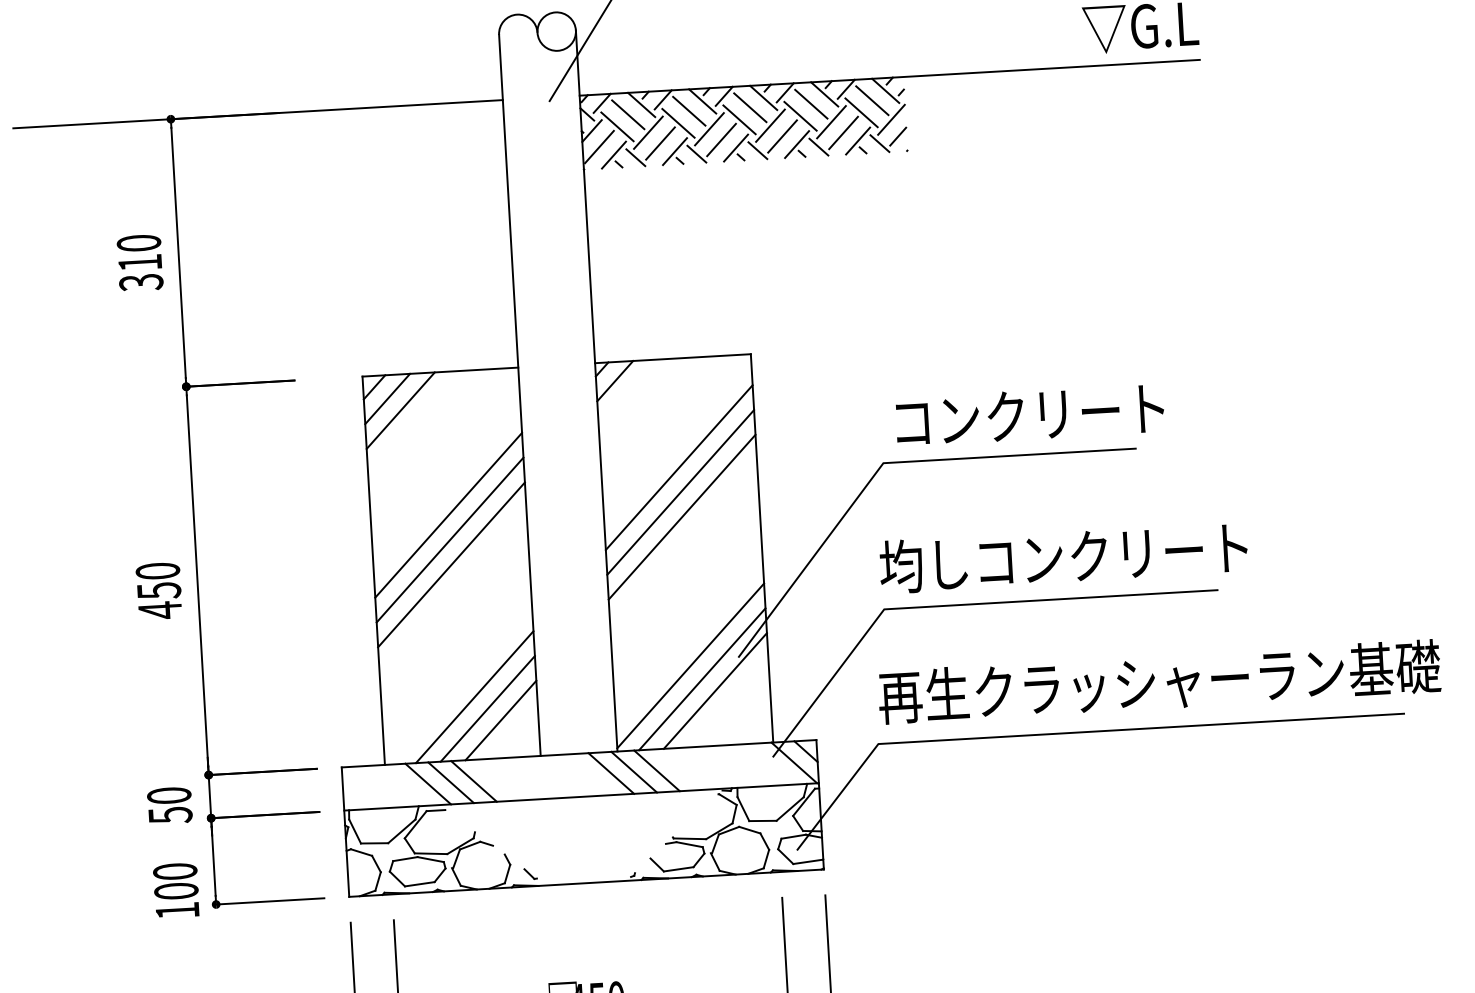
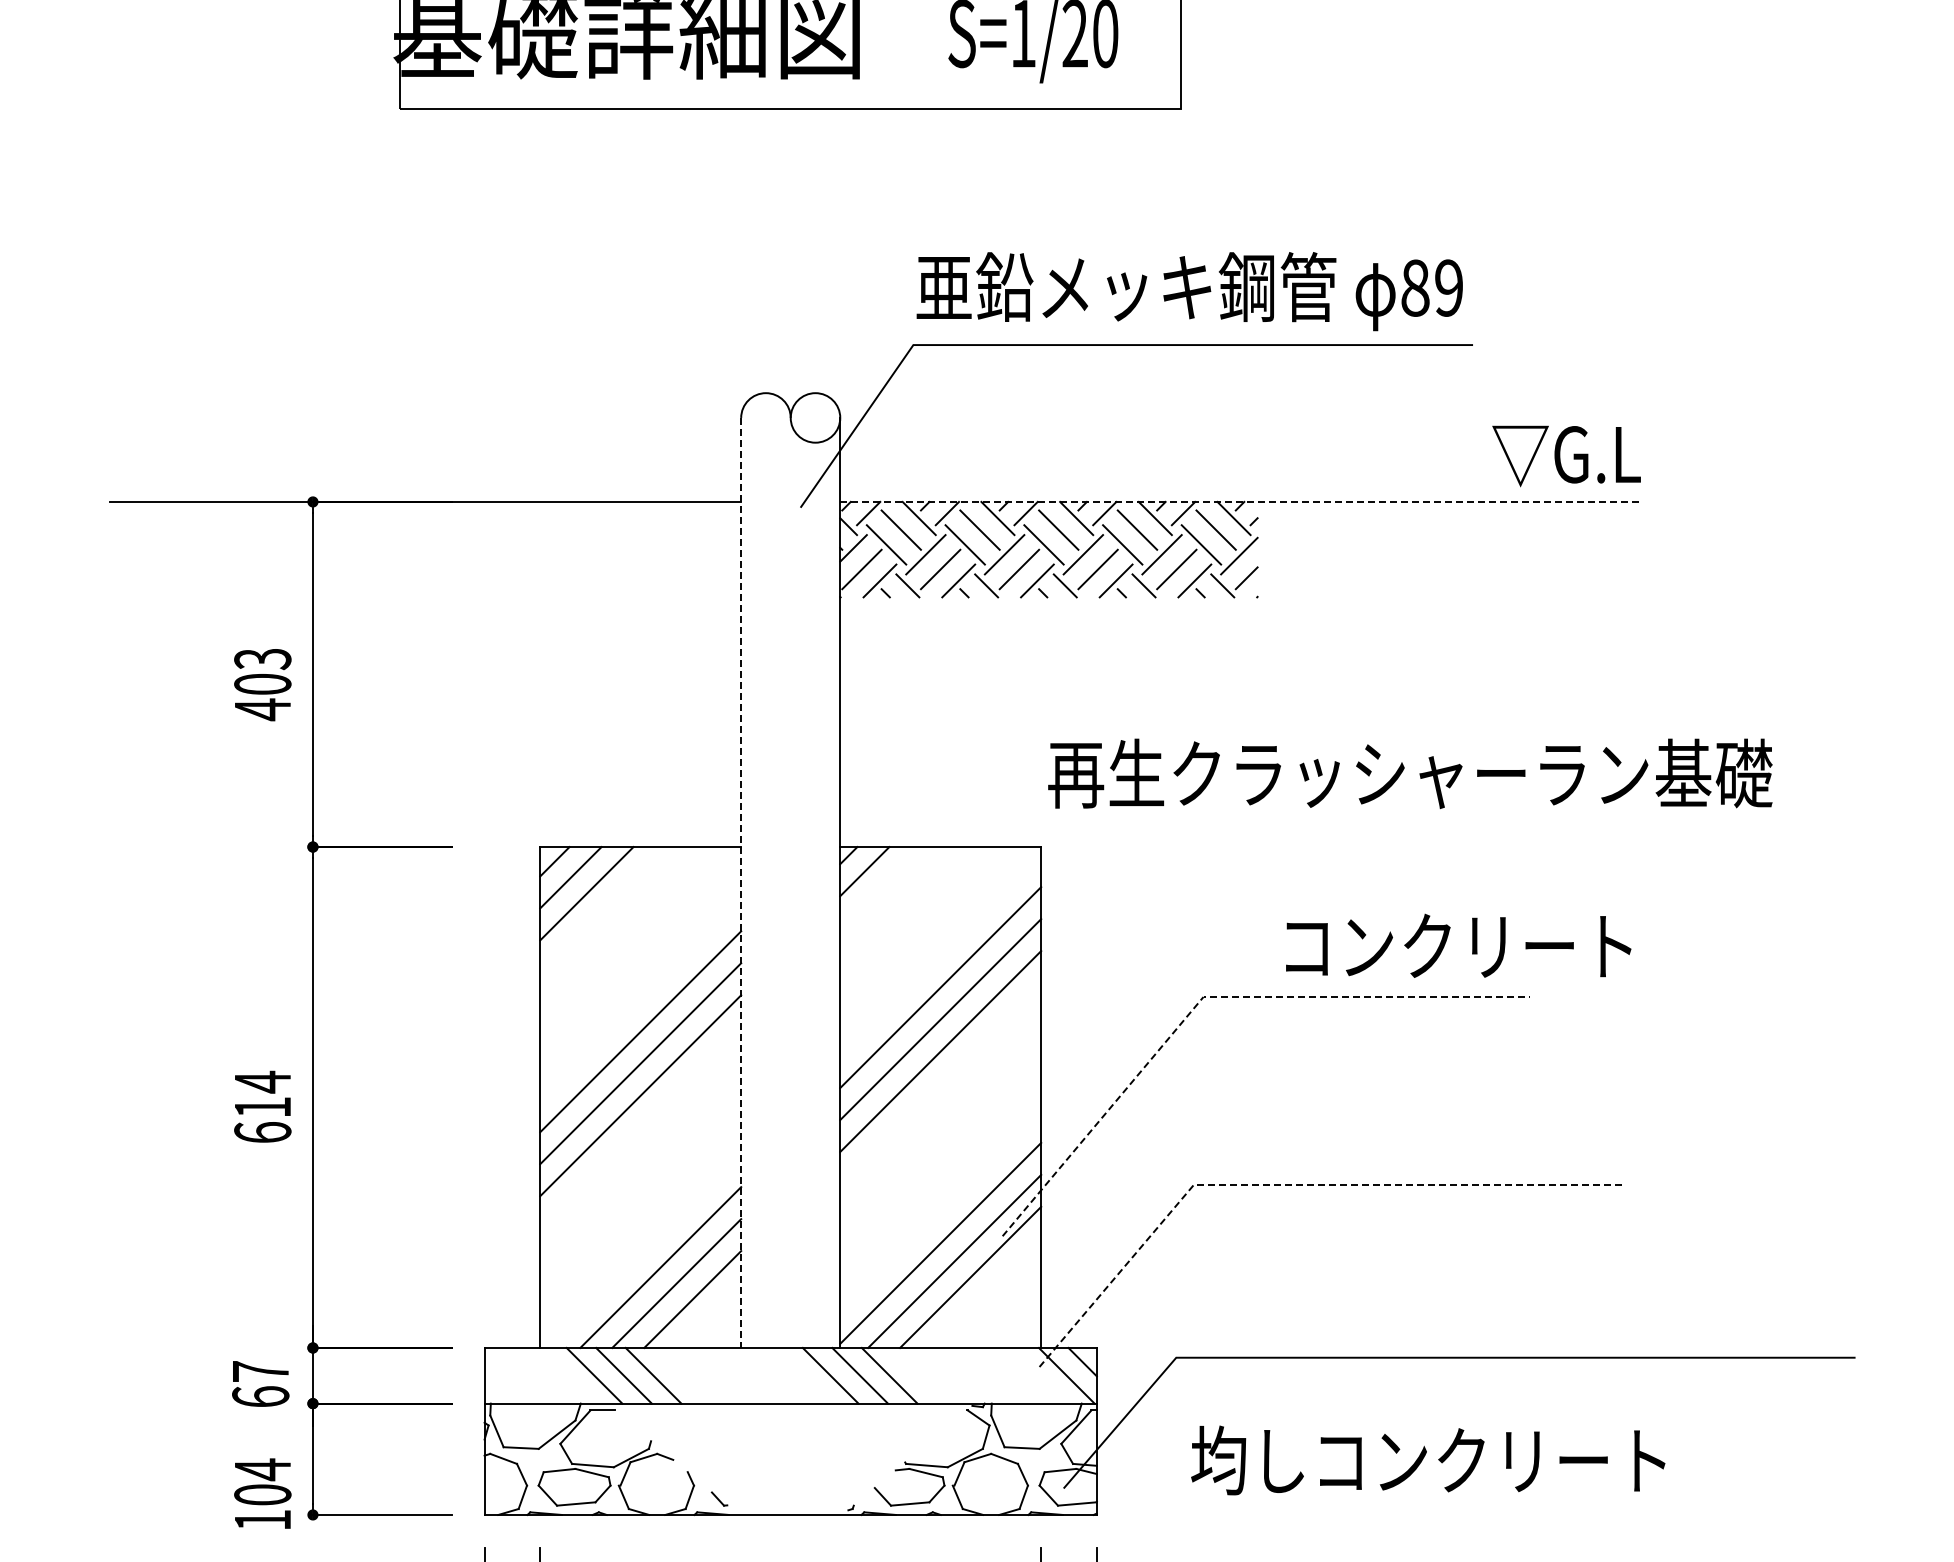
line: (889, 77) -> (1240, 501), solid -> dashed
text: (139, 262) -> (262, 684), 310 -> 403
line: (520, 395) -> (741, 883), solid -> dashed
text: (1029, 414) -> (1458, 945), moved
line: (888, 463) -> (1210, 997), solid -> dashed
text: (1063, 557) -> (1428, 1460), moved
text: (158, 590) -> (262, 1107), 450 -> 614
line: (958, 605) -> (1289, 1185), solid -> dashed
text: (1159, 681) -> (1410, 773), moved
text: (169, 805) -> (260, 1384), 50 -> 67
text: (175, 871) -> (262, 1469), 100 -> 104

